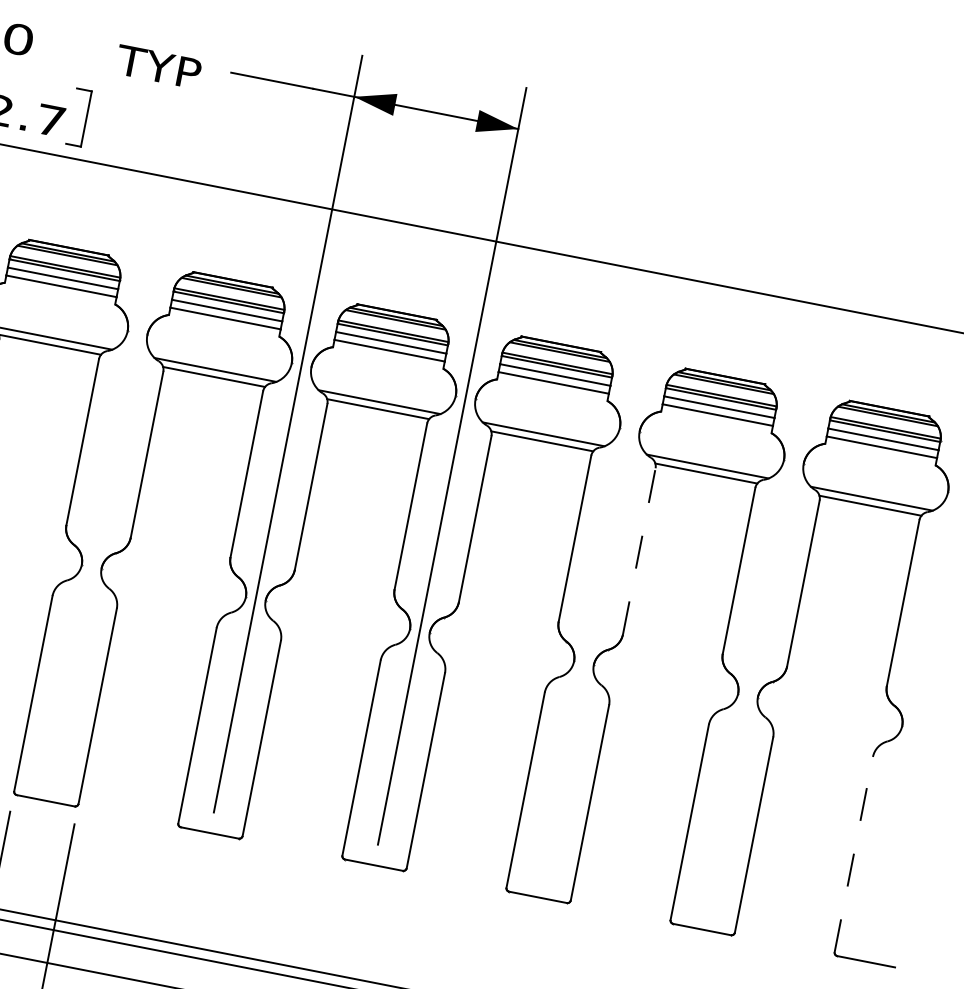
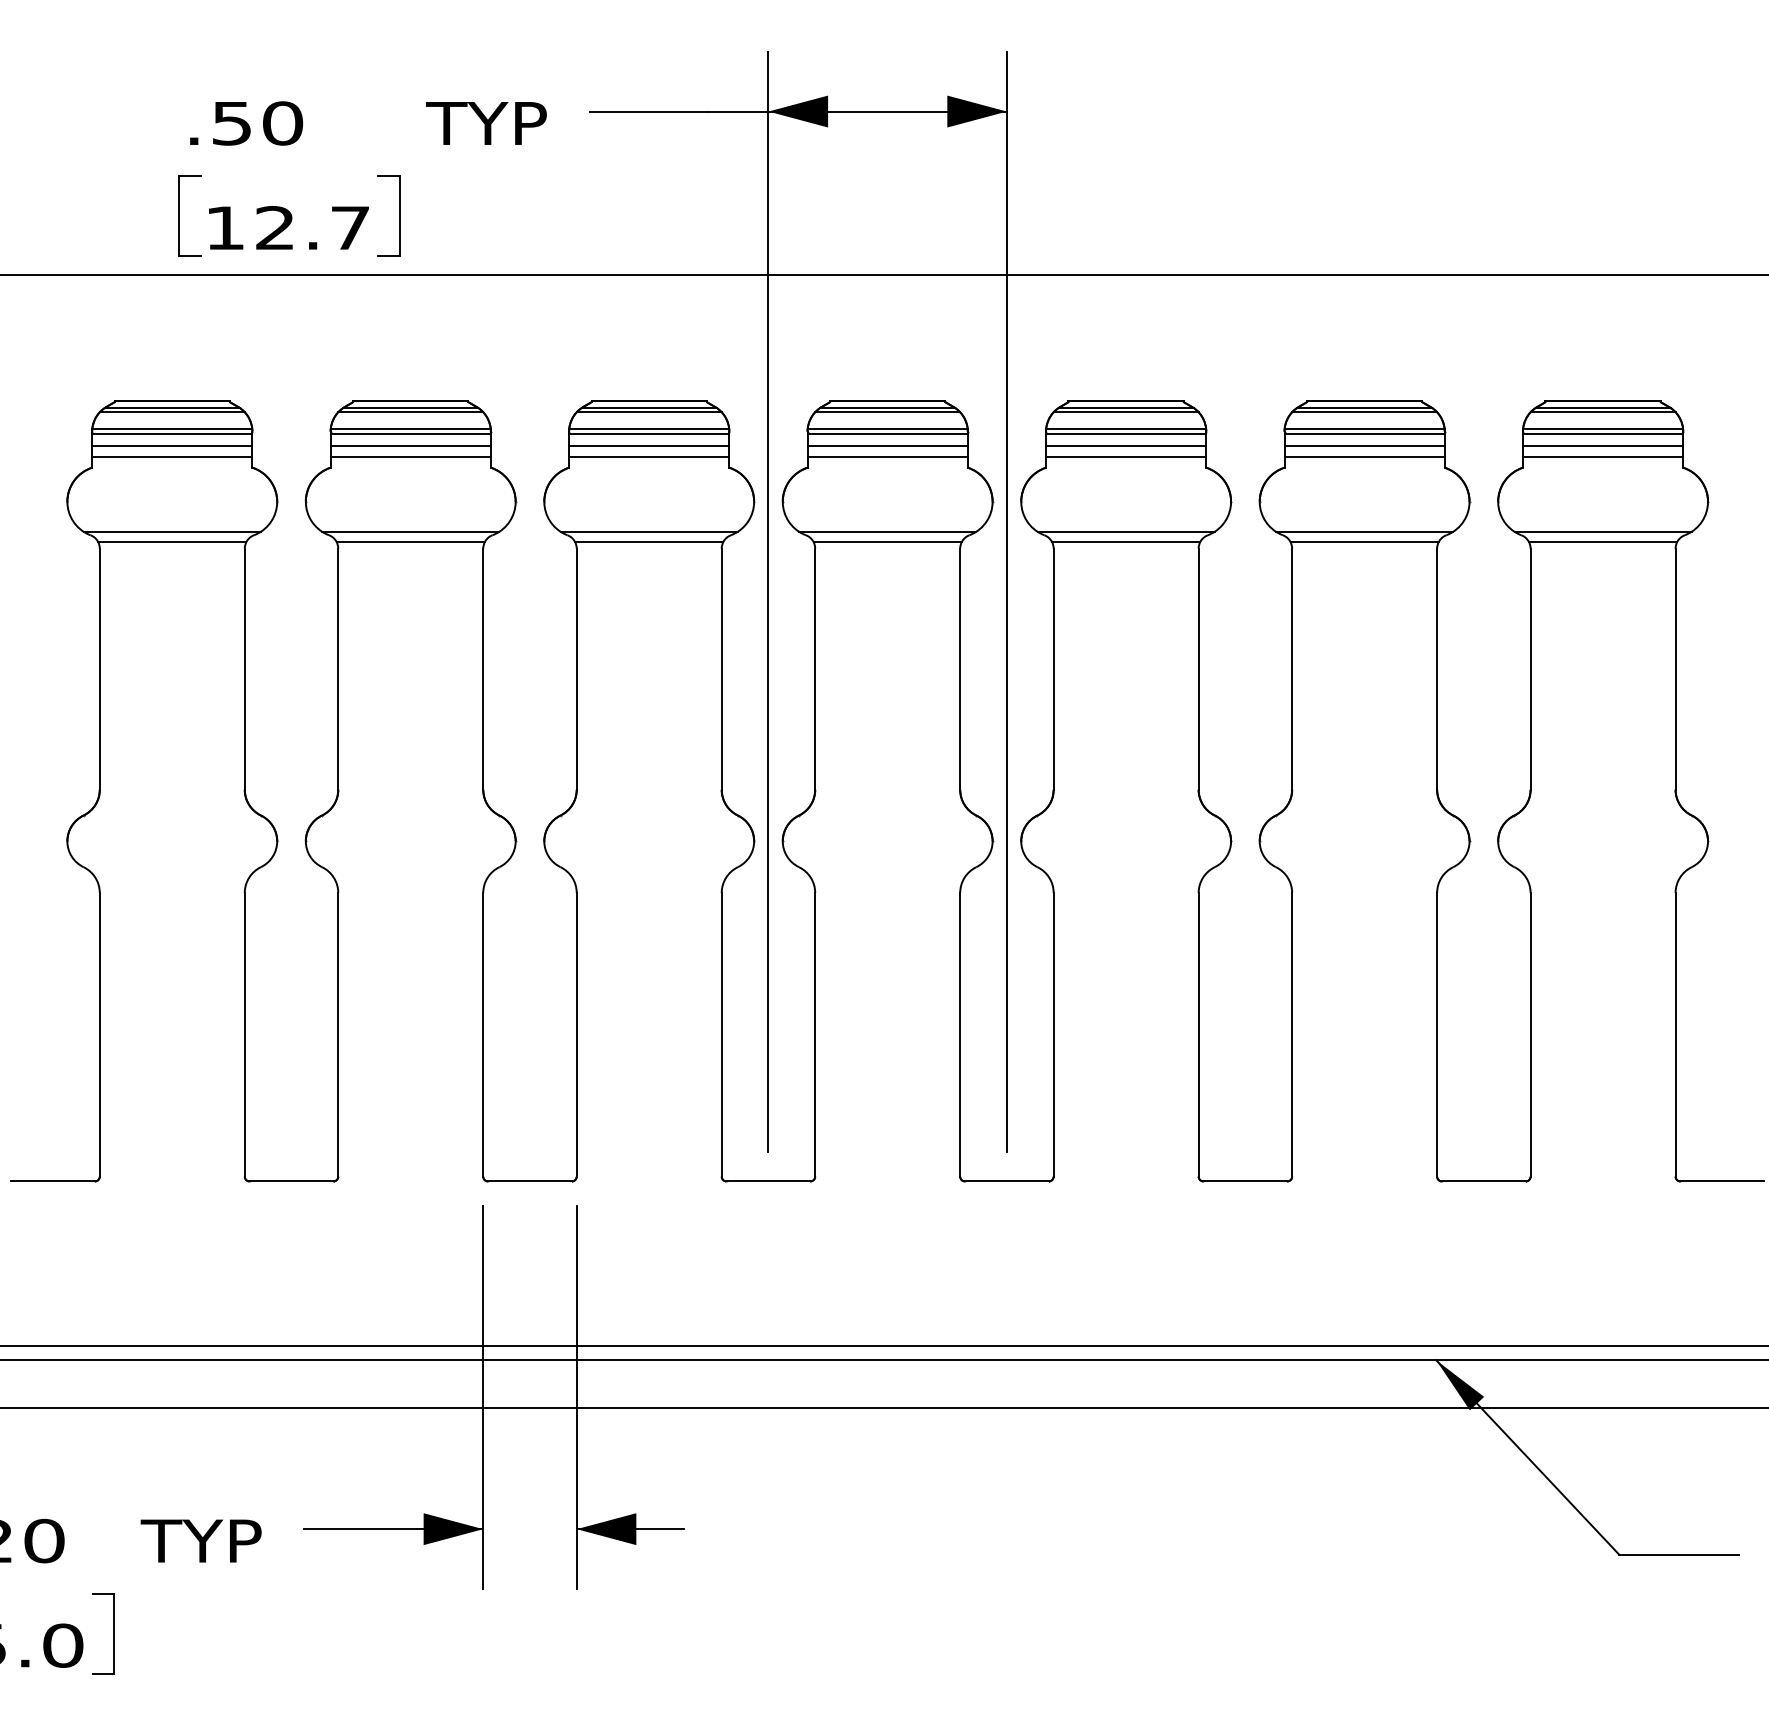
line: (639, 551) -> (1292, 669), dashed -> solid
line: (853, 854) -> (1675, 1034), dashed -> solid

